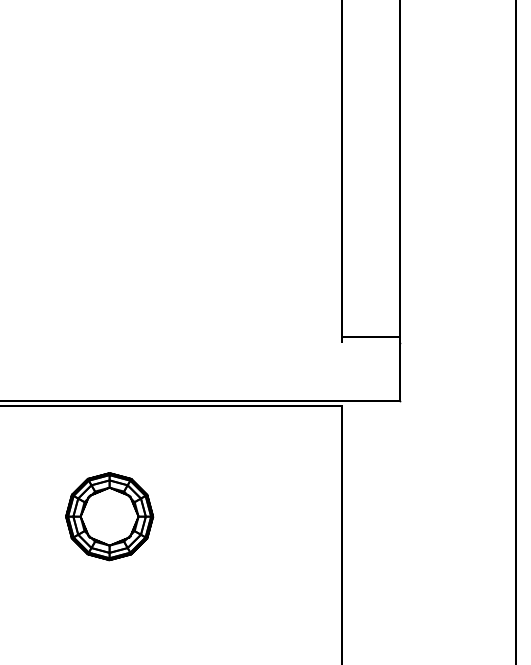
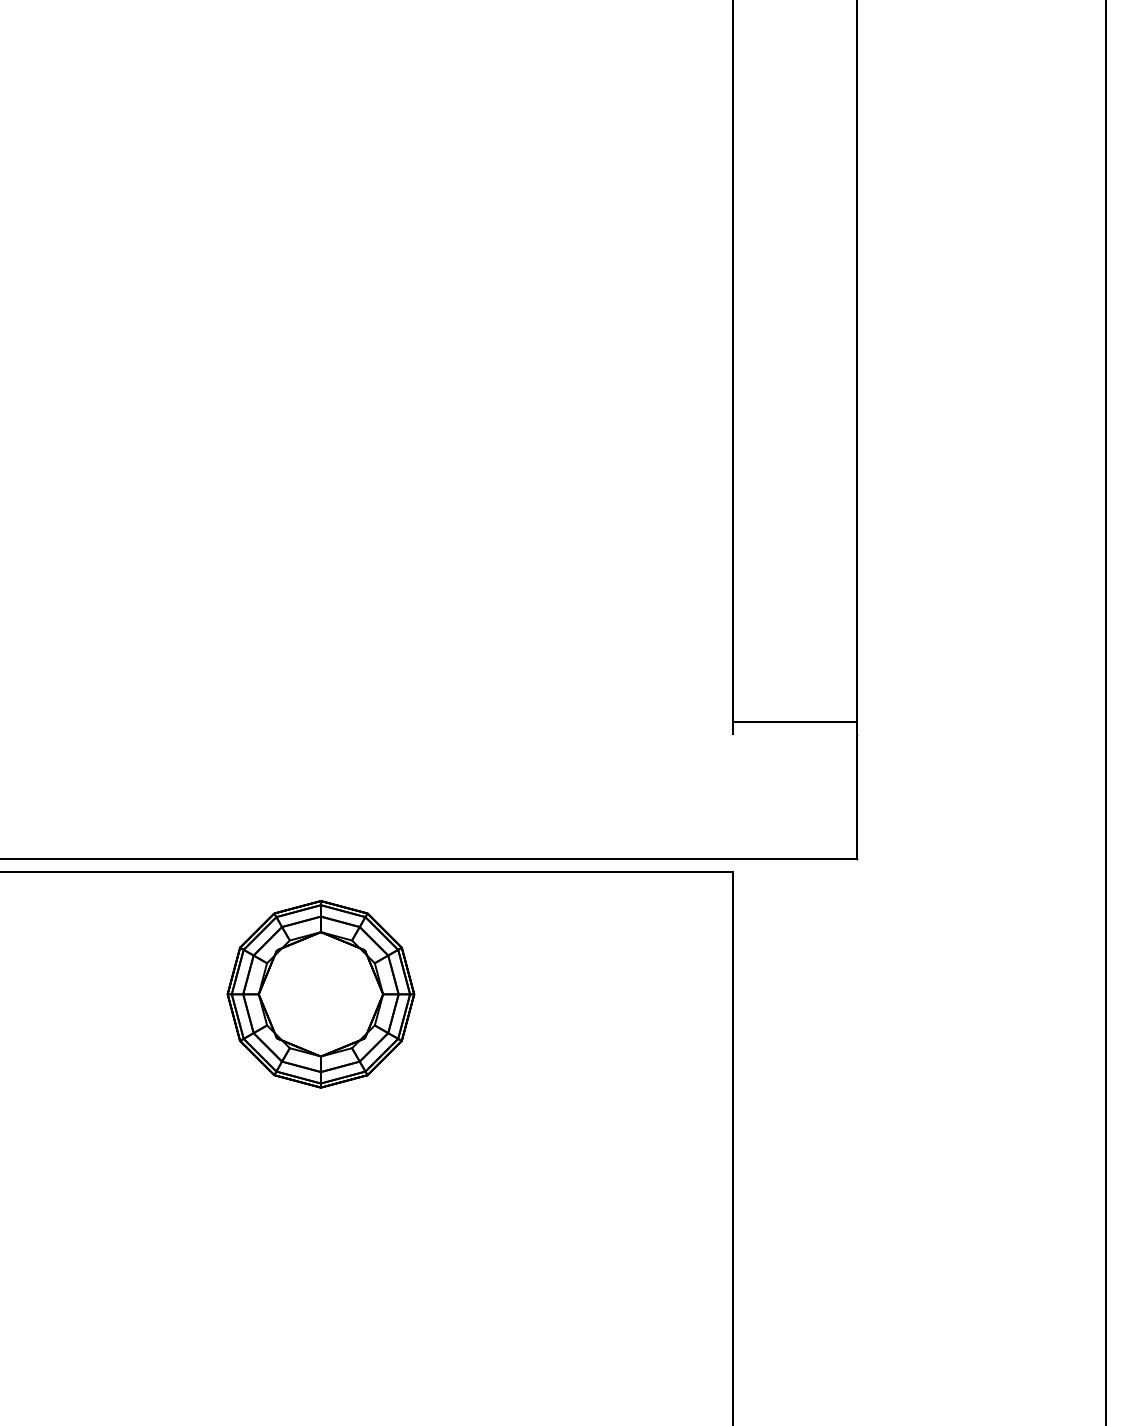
part: (109, 516) -> (320, 993), moved

